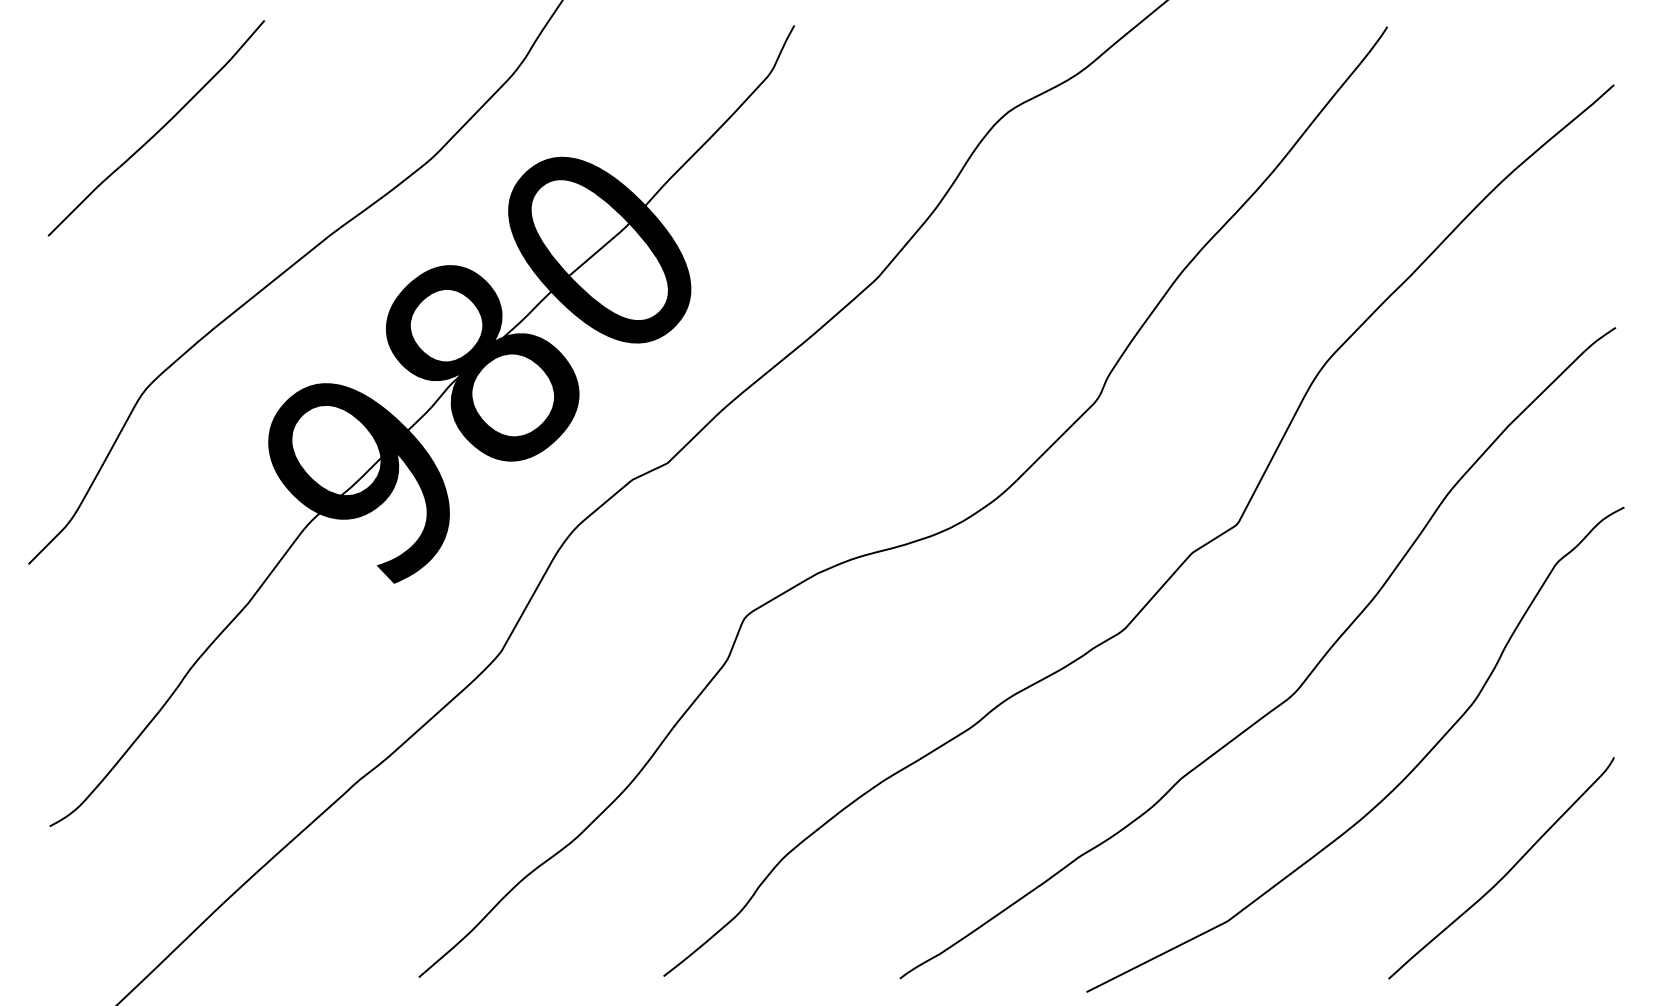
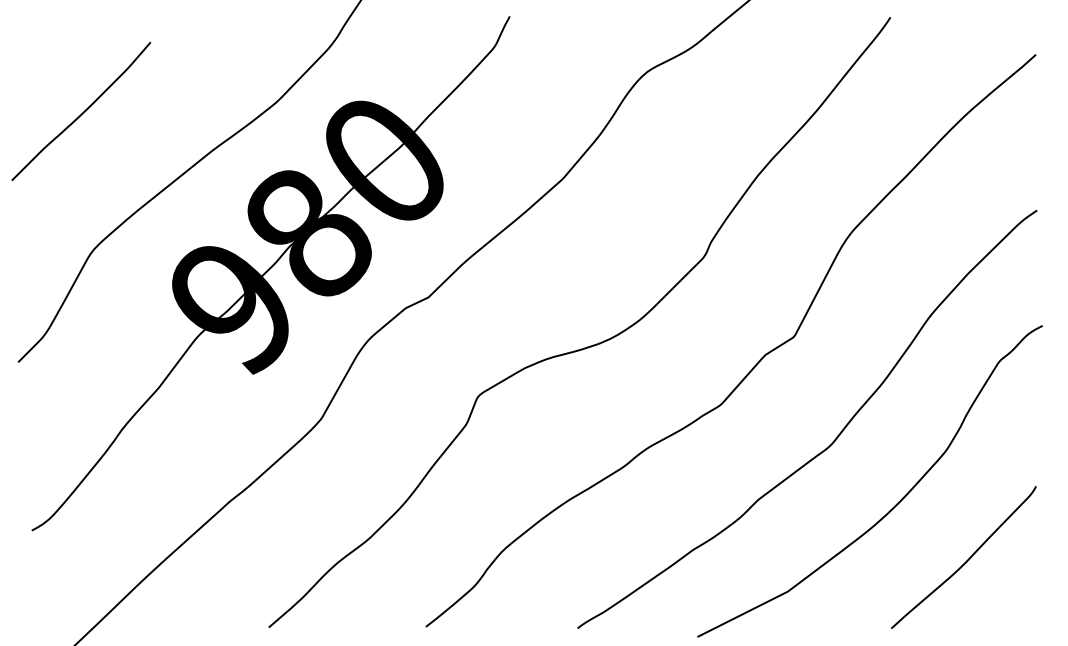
curve: (158, 129) -> (82, 112), moved

